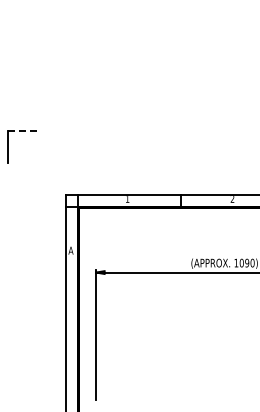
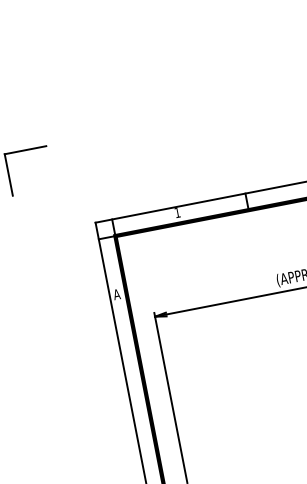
line: (24, 130) -> (25, 149), dashed -> solid

